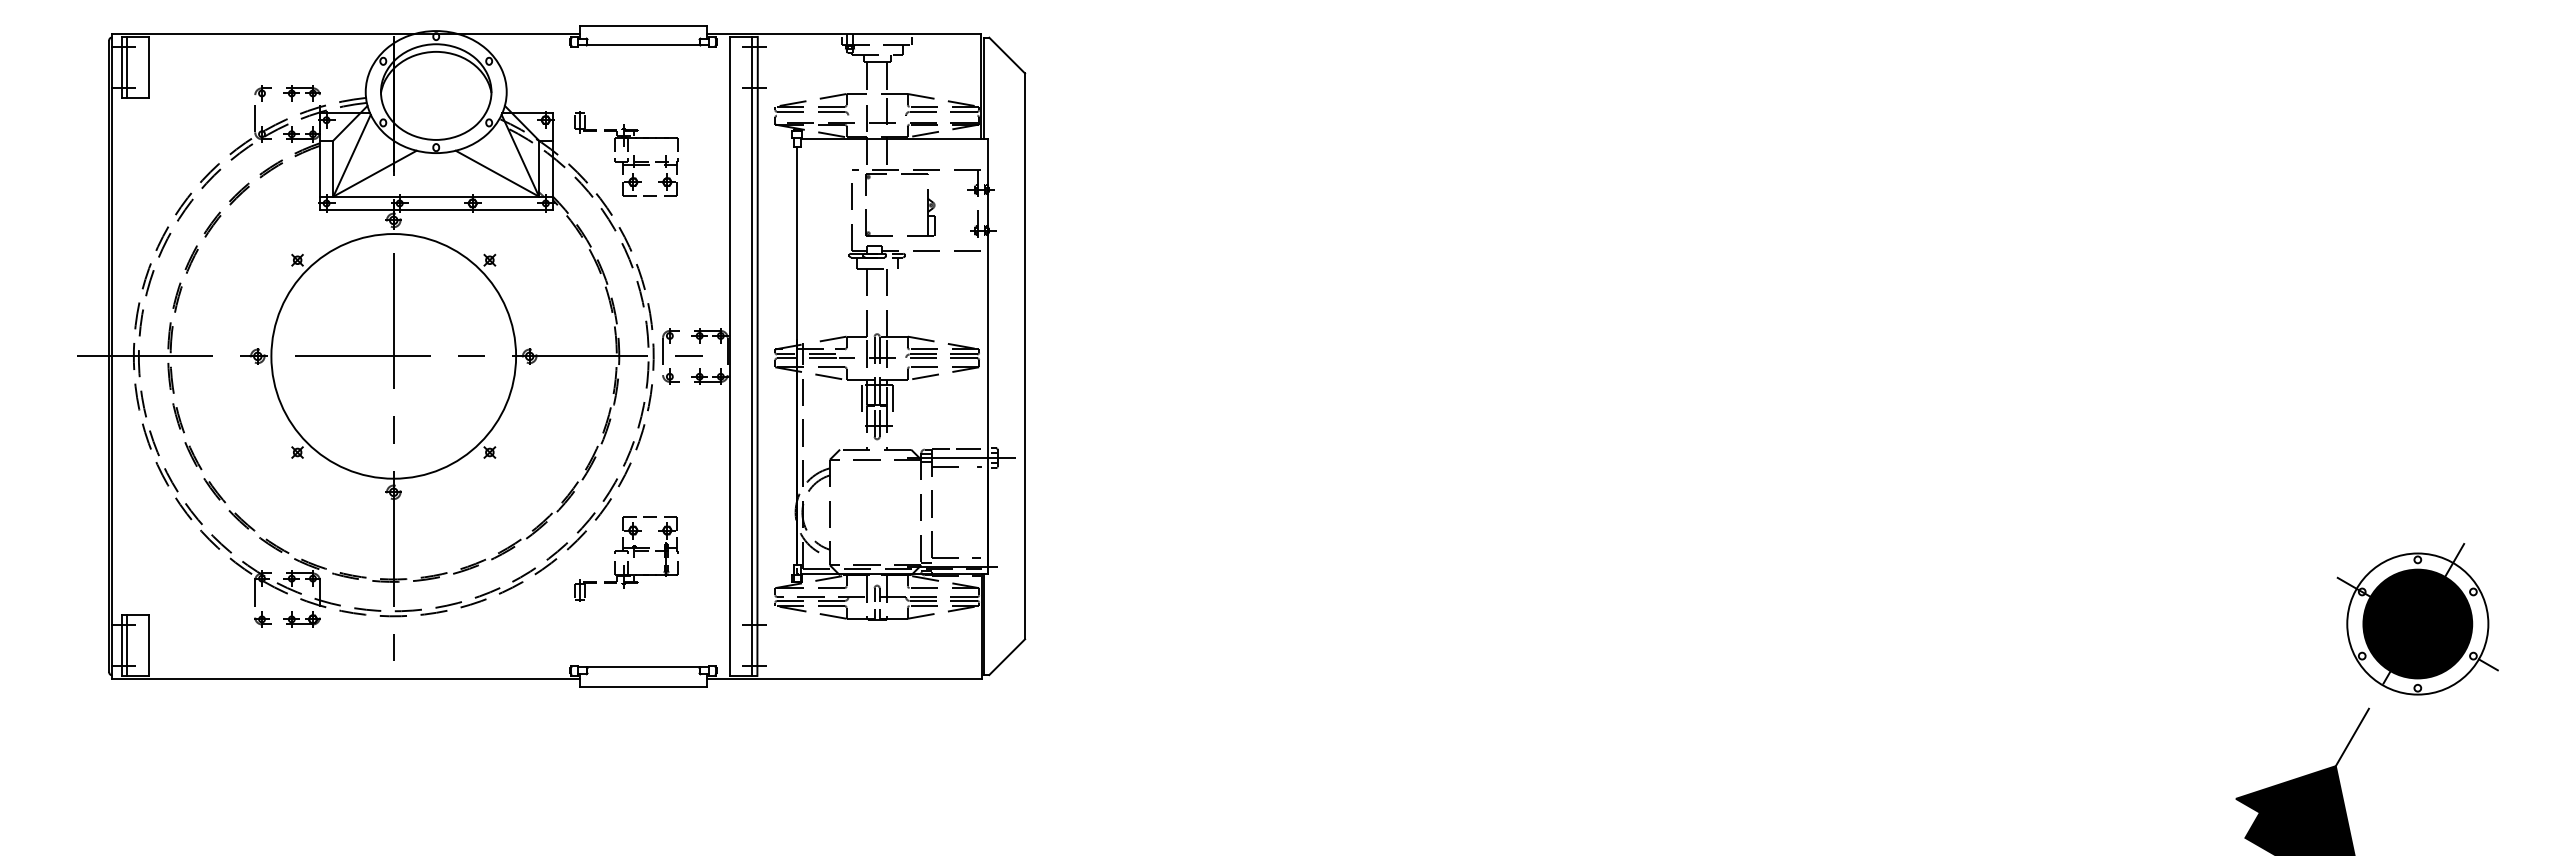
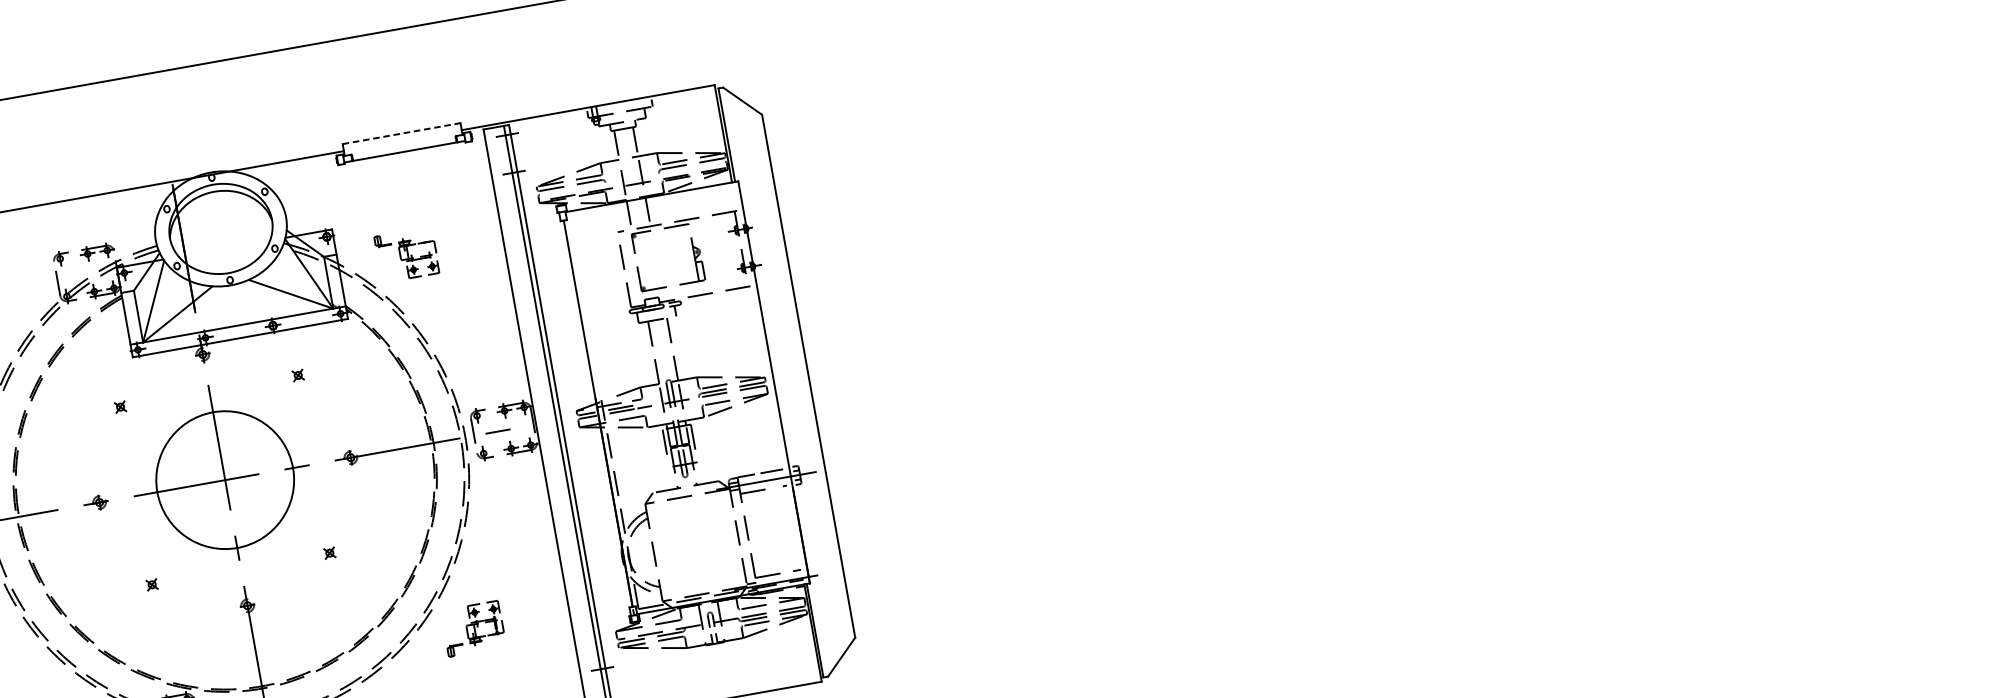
line: (643, 25) -> (401, 133), solid -> dashed
part: (626, 153) -> (406, 254), size x0.6
circle: (393, 356) -> (225, 480), size x0.6
part: (626, 558) -> (473, 628), size x0.6

